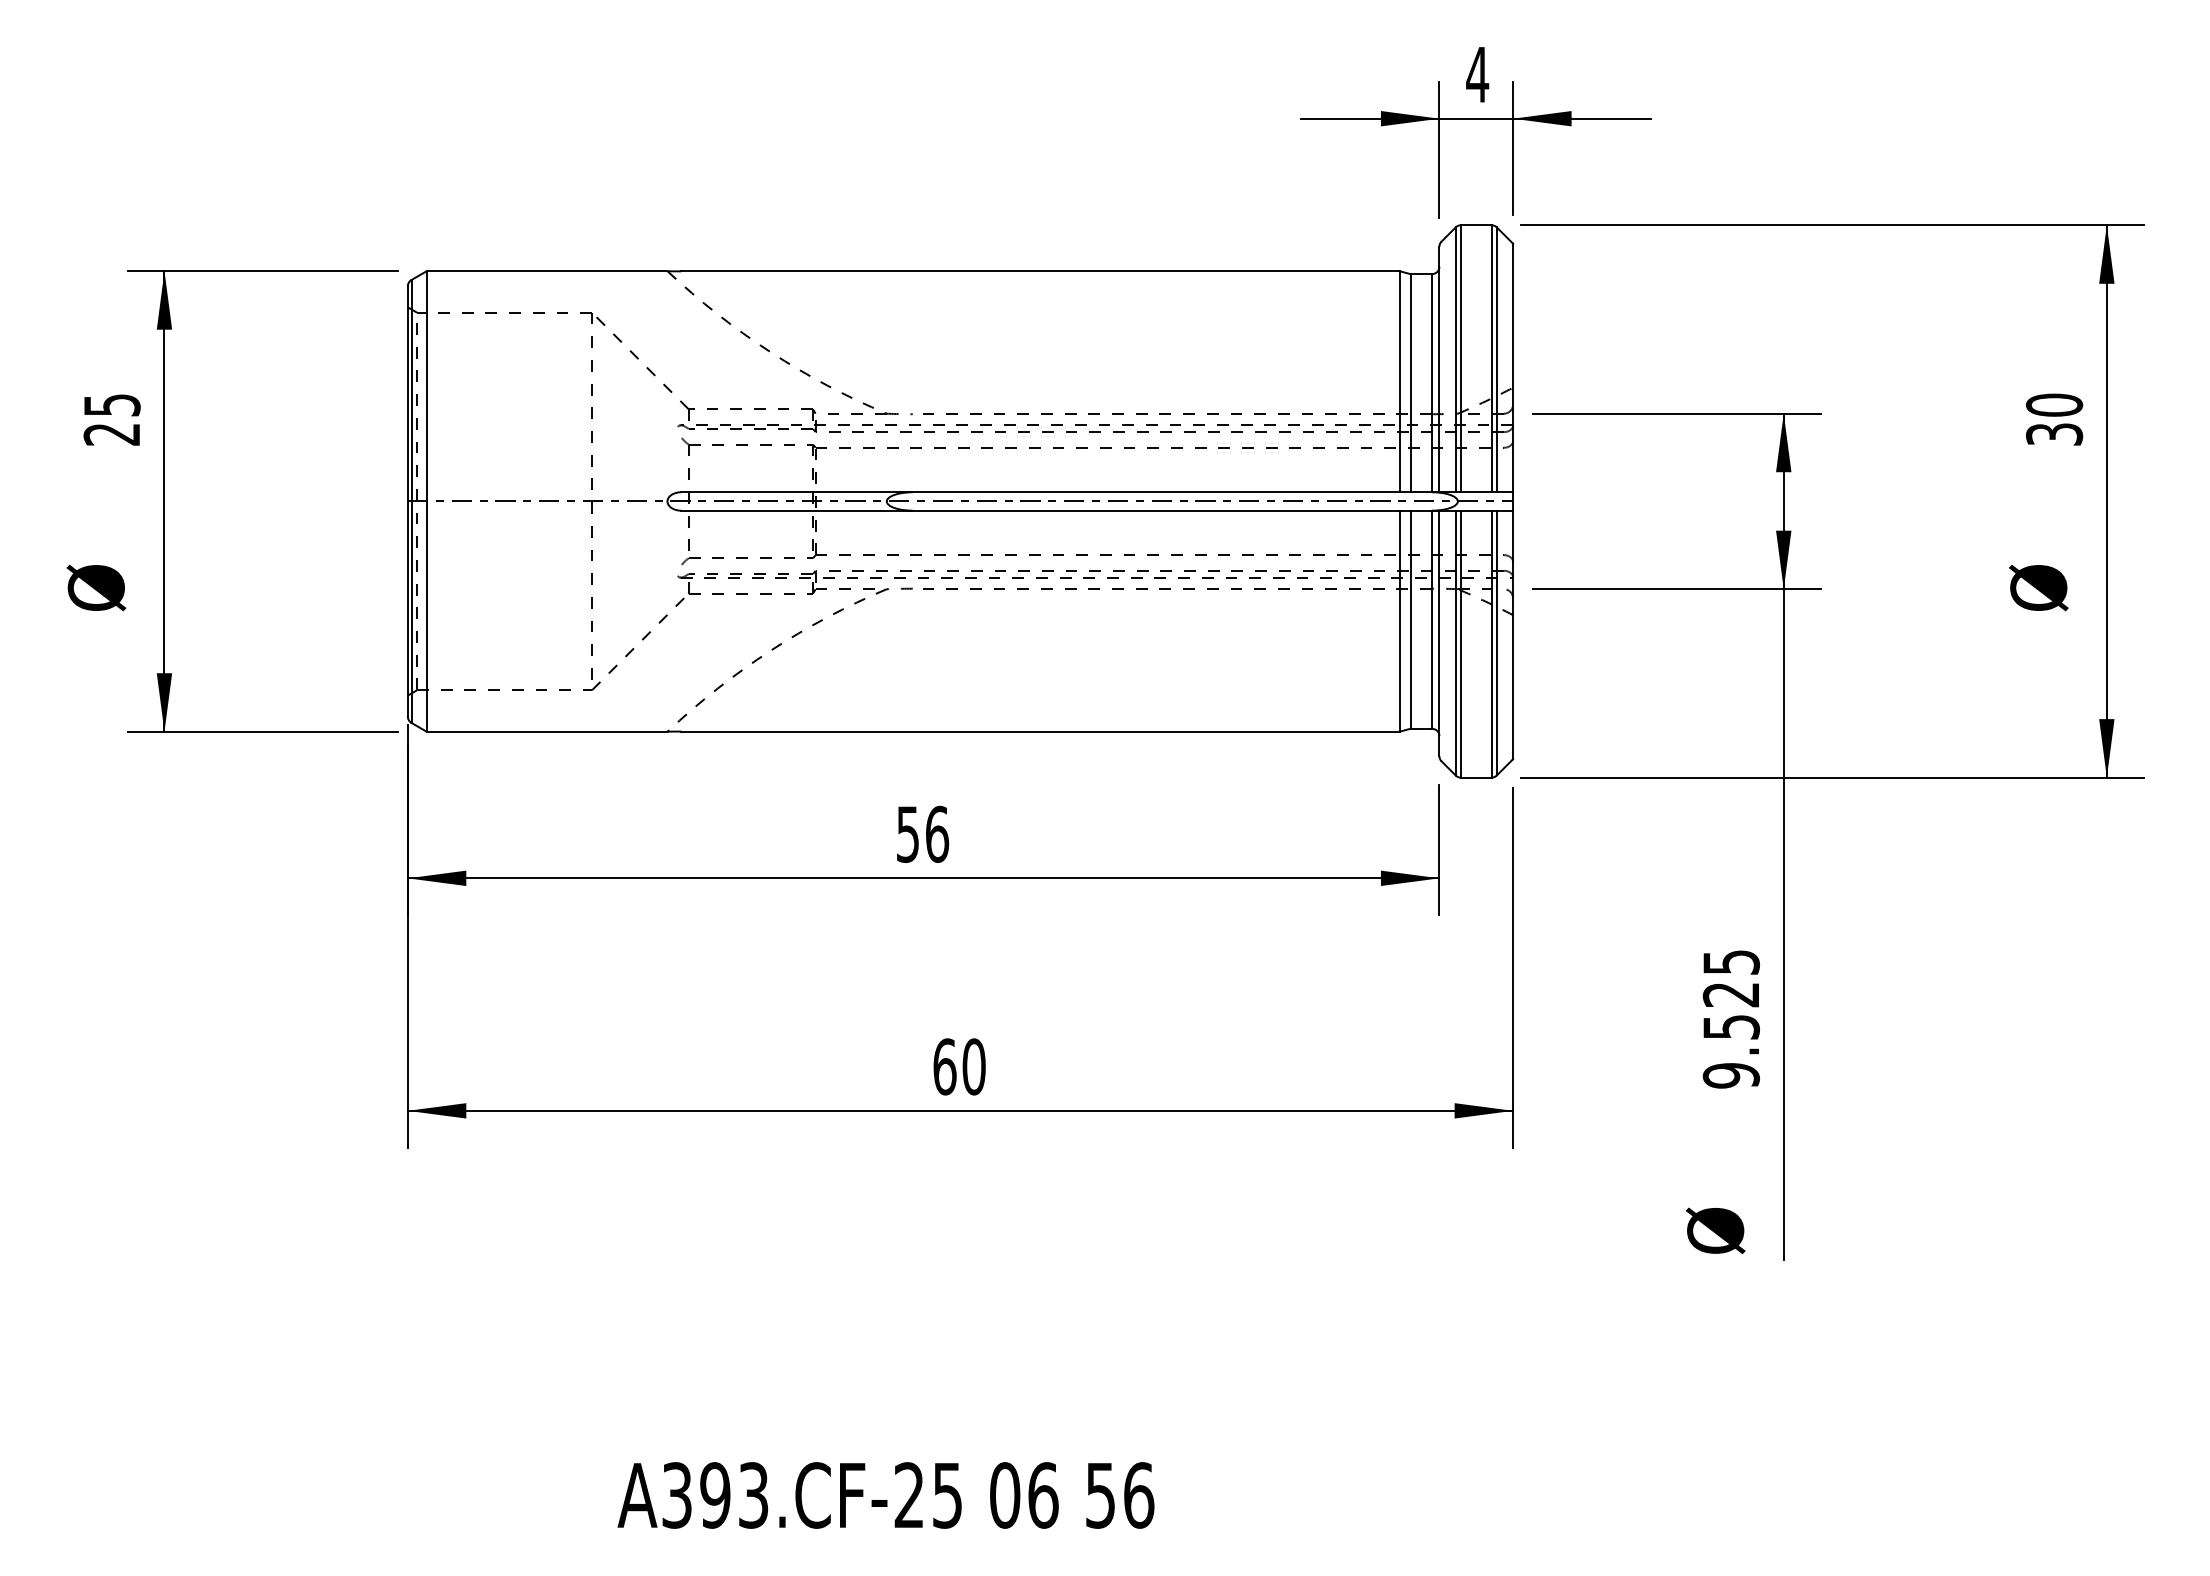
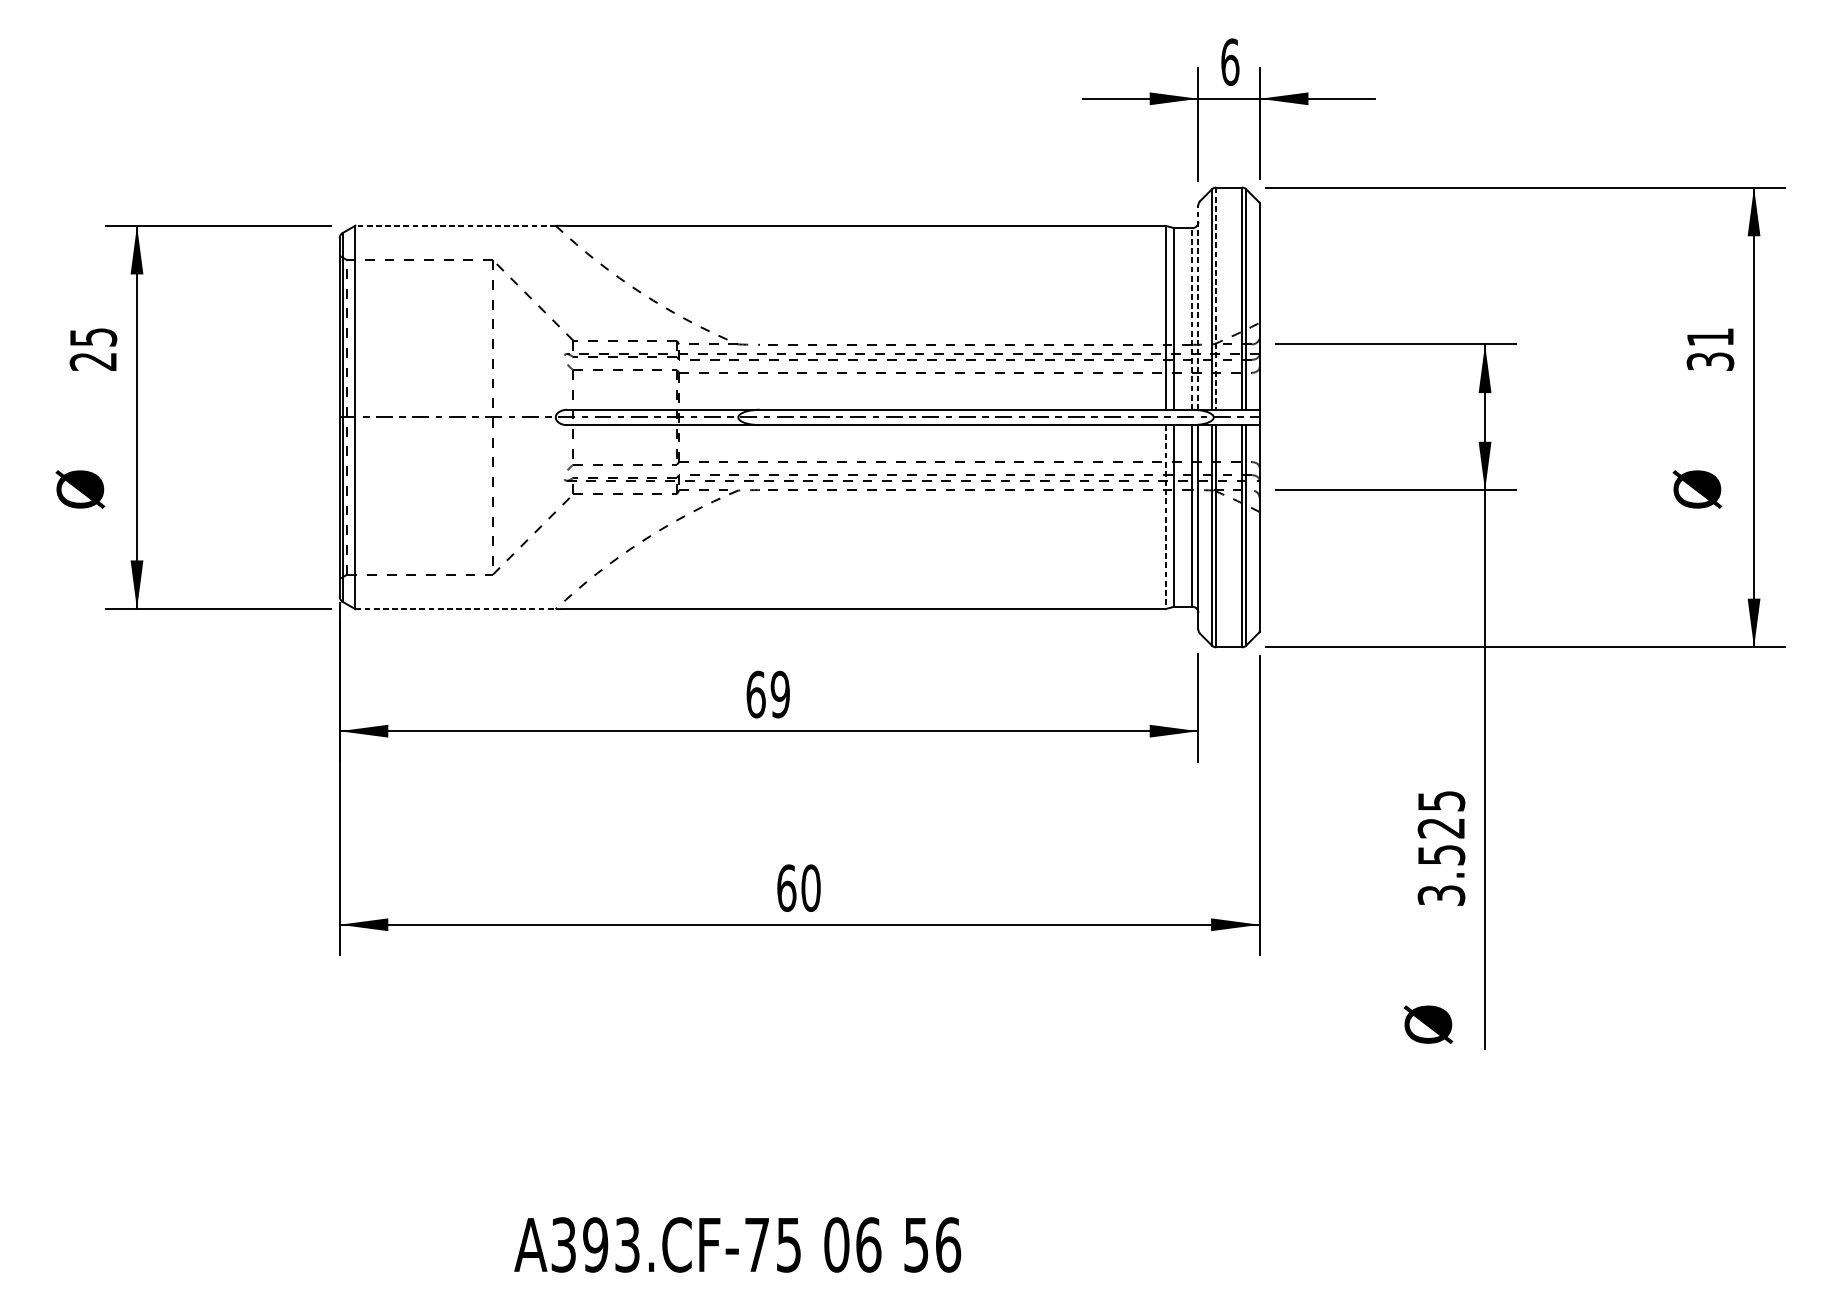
text: (1477, 74) -> (1230, 62), 4 -> 6
line: (546, 271) -> (455, 226), solid -> dashed
line: (1460, 359) -> (1215, 299), solid -> dashed
line: (1439, 369) -> (1198, 307), solid -> dashed
line: (1432, 382) -> (1192, 318), solid -> dashed
text: (2054, 404) -> (1710, 336), 30 -> 31
line: (1400, 621) -> (1166, 517), solid -> dashed
line: (547, 731) -> (455, 608), solid -> dashed
text: (922, 833) -> (768, 693), 56 -> 69
text: (1730, 1075) -> (1440, 895), 9.525 -> 3.525
text: (908, 1494) -> (756, 1244), A393.CF-25 -> A393.CF-75

